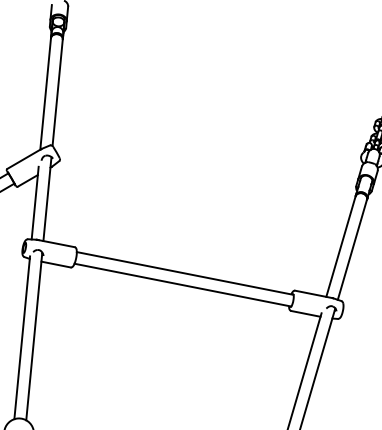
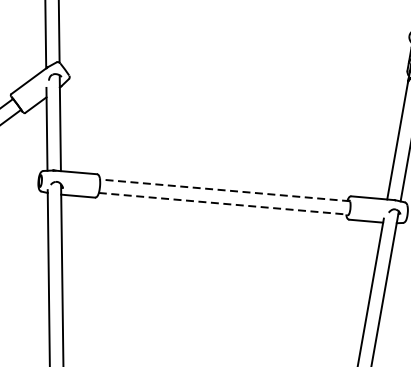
line: (184, 273) -> (224, 190), solid -> dashed
line: (183, 285) -> (224, 204), solid -> dashed

